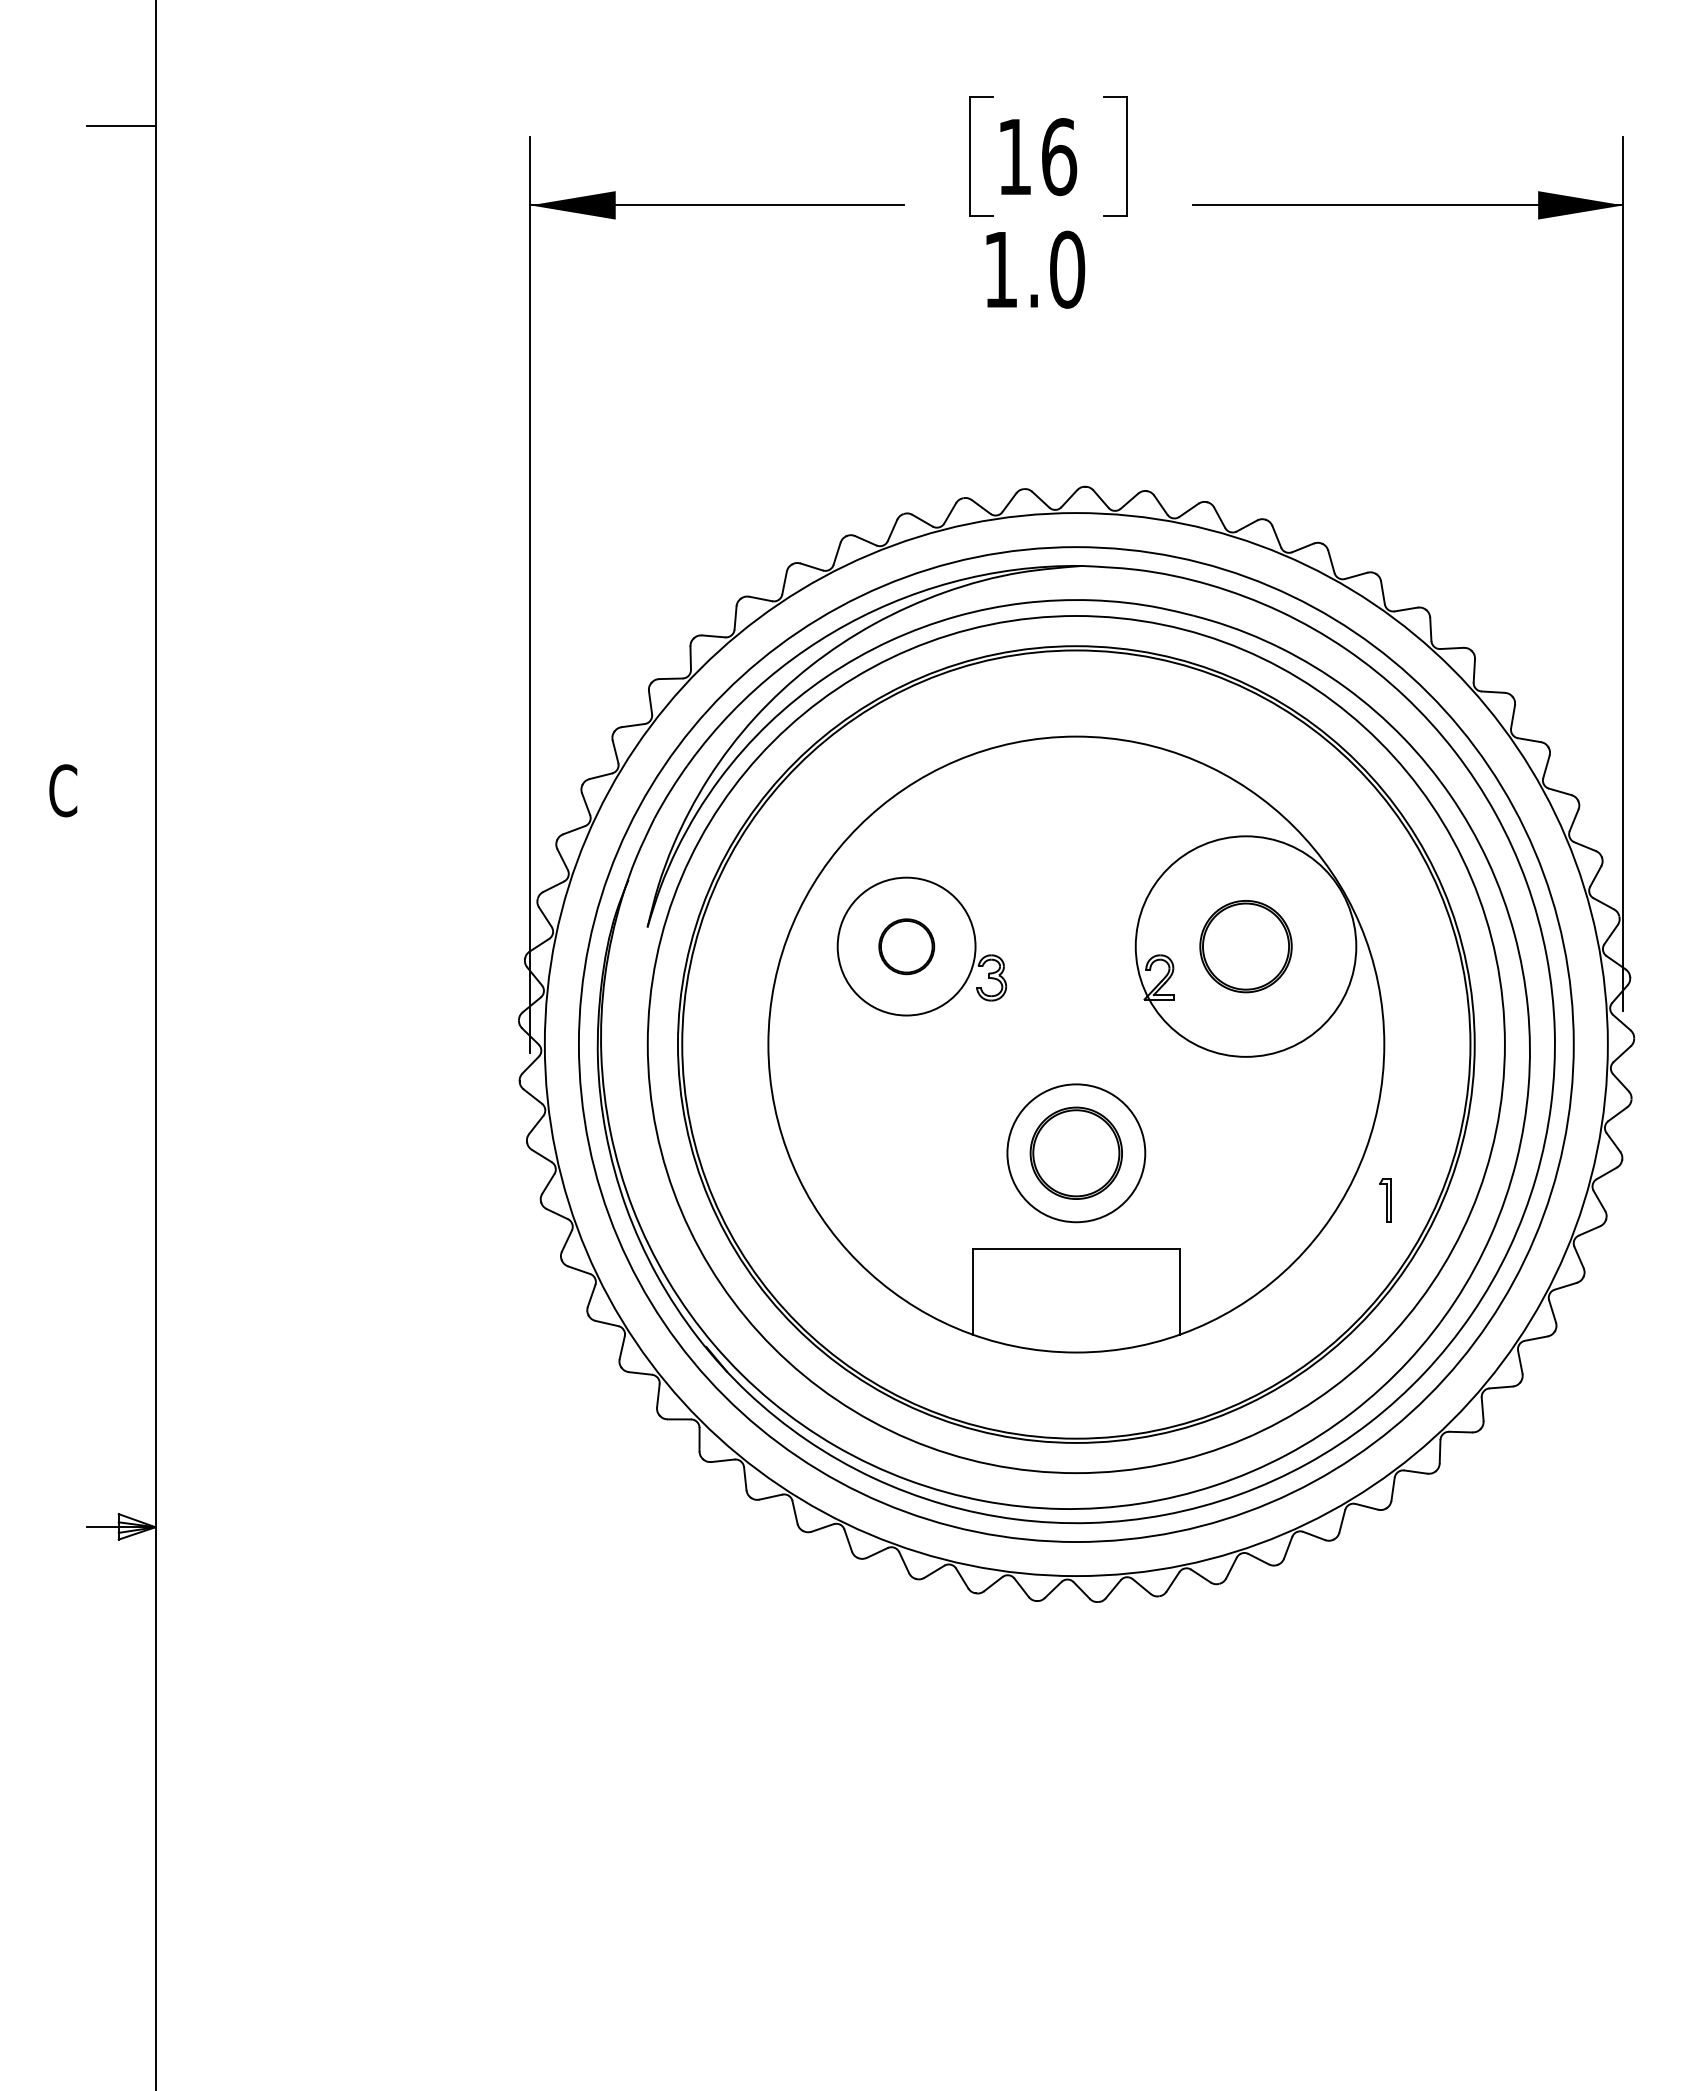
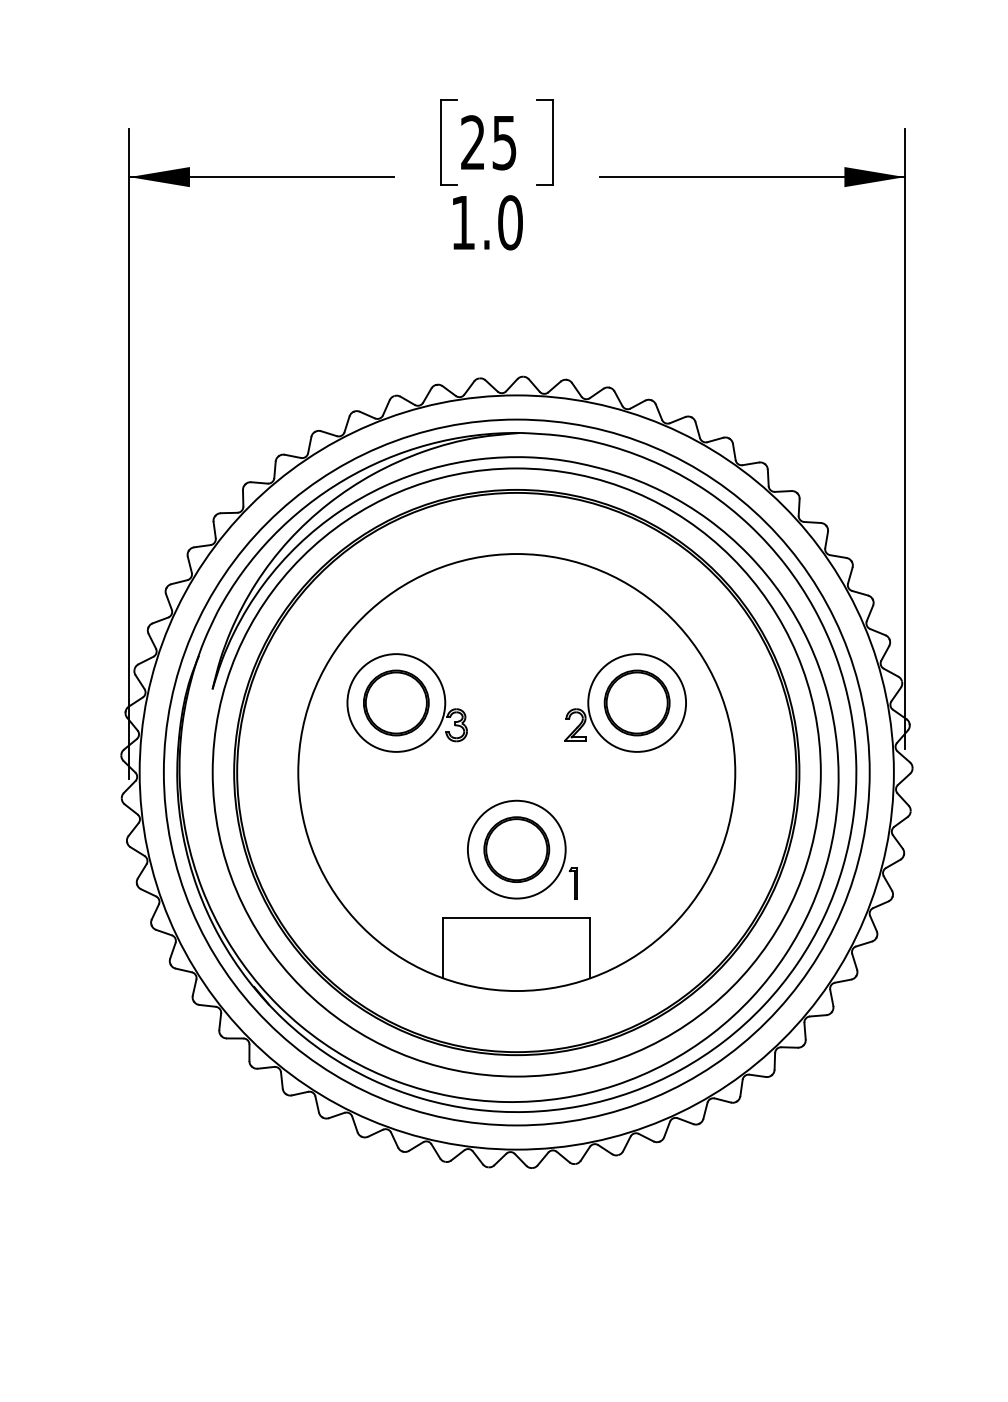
text: (1037, 157) -> (489, 143), 16 -> 25
part: (906, 946) -> (396, 702), size x1.67
circle: (1245, 946) -> (636, 702), size x0.62
part: (1385, 1200) -> (573, 883), moved

